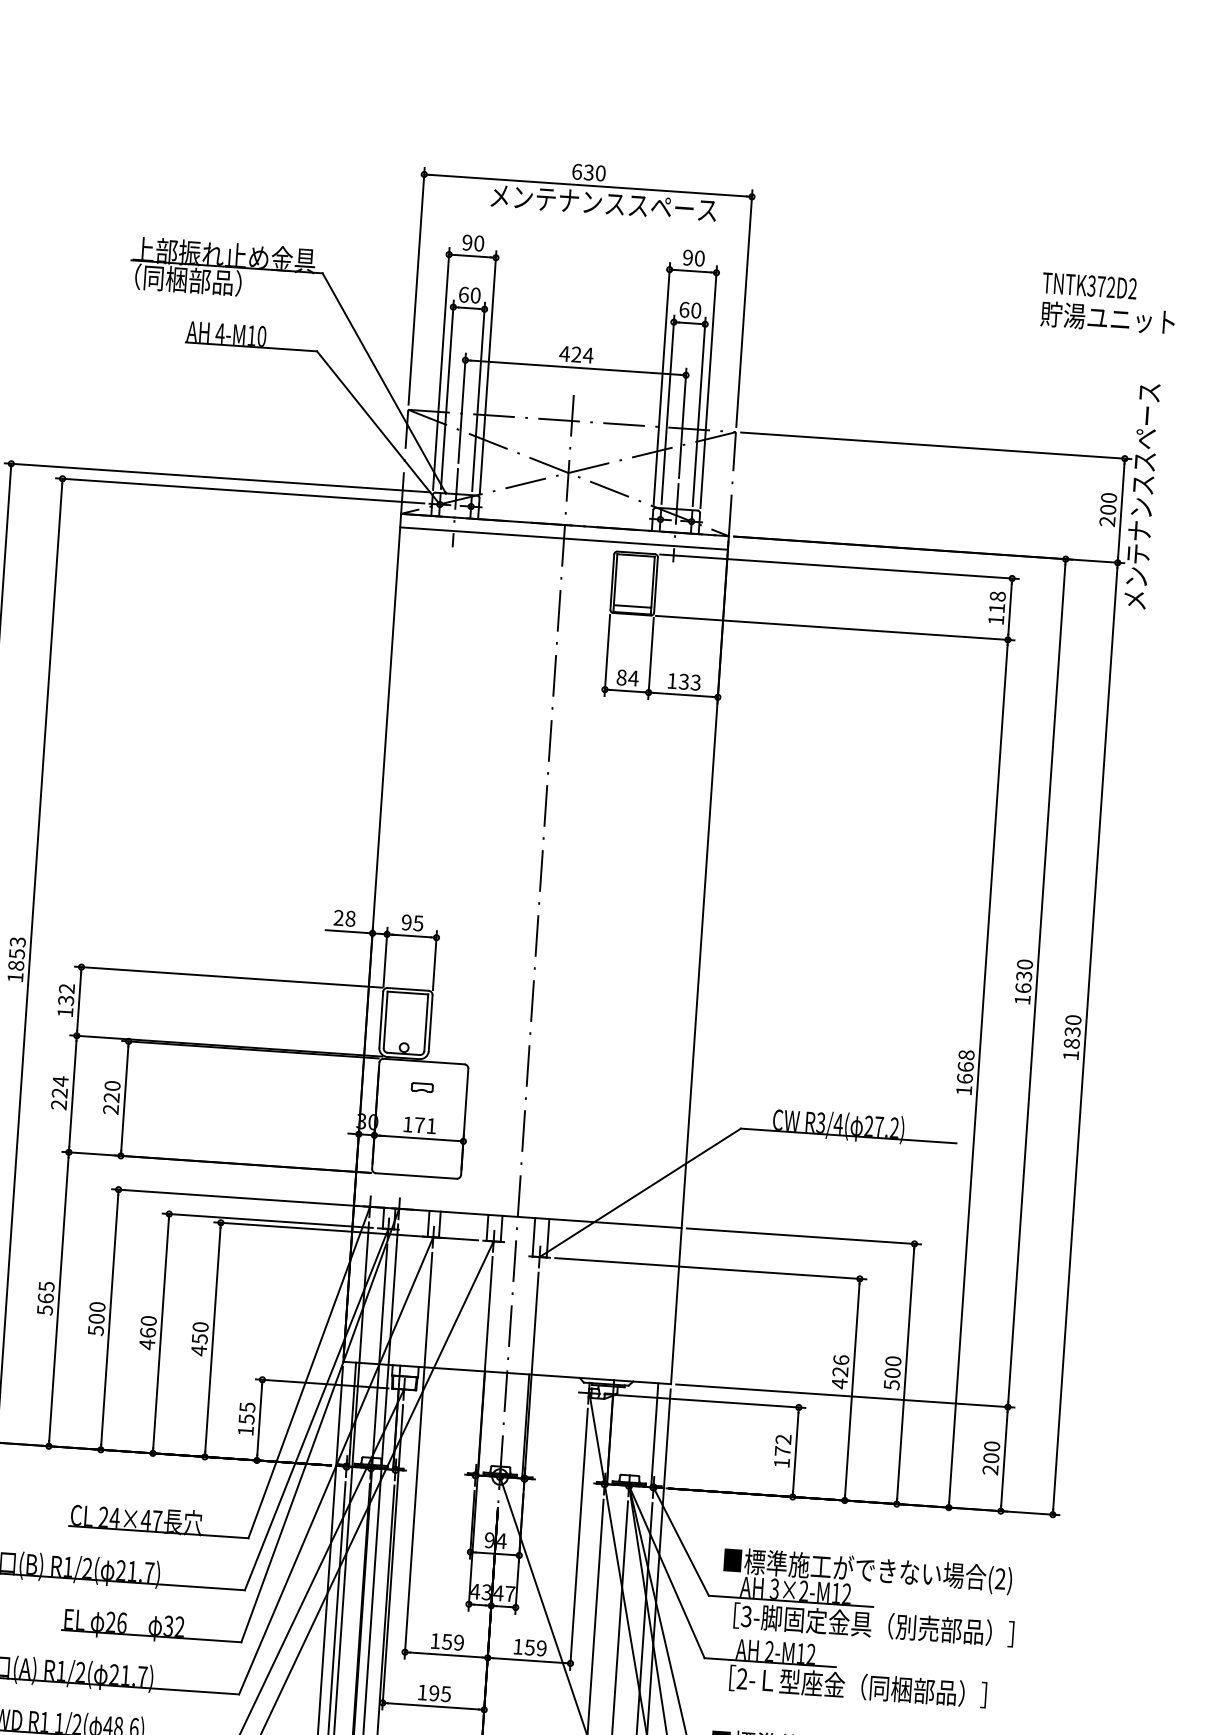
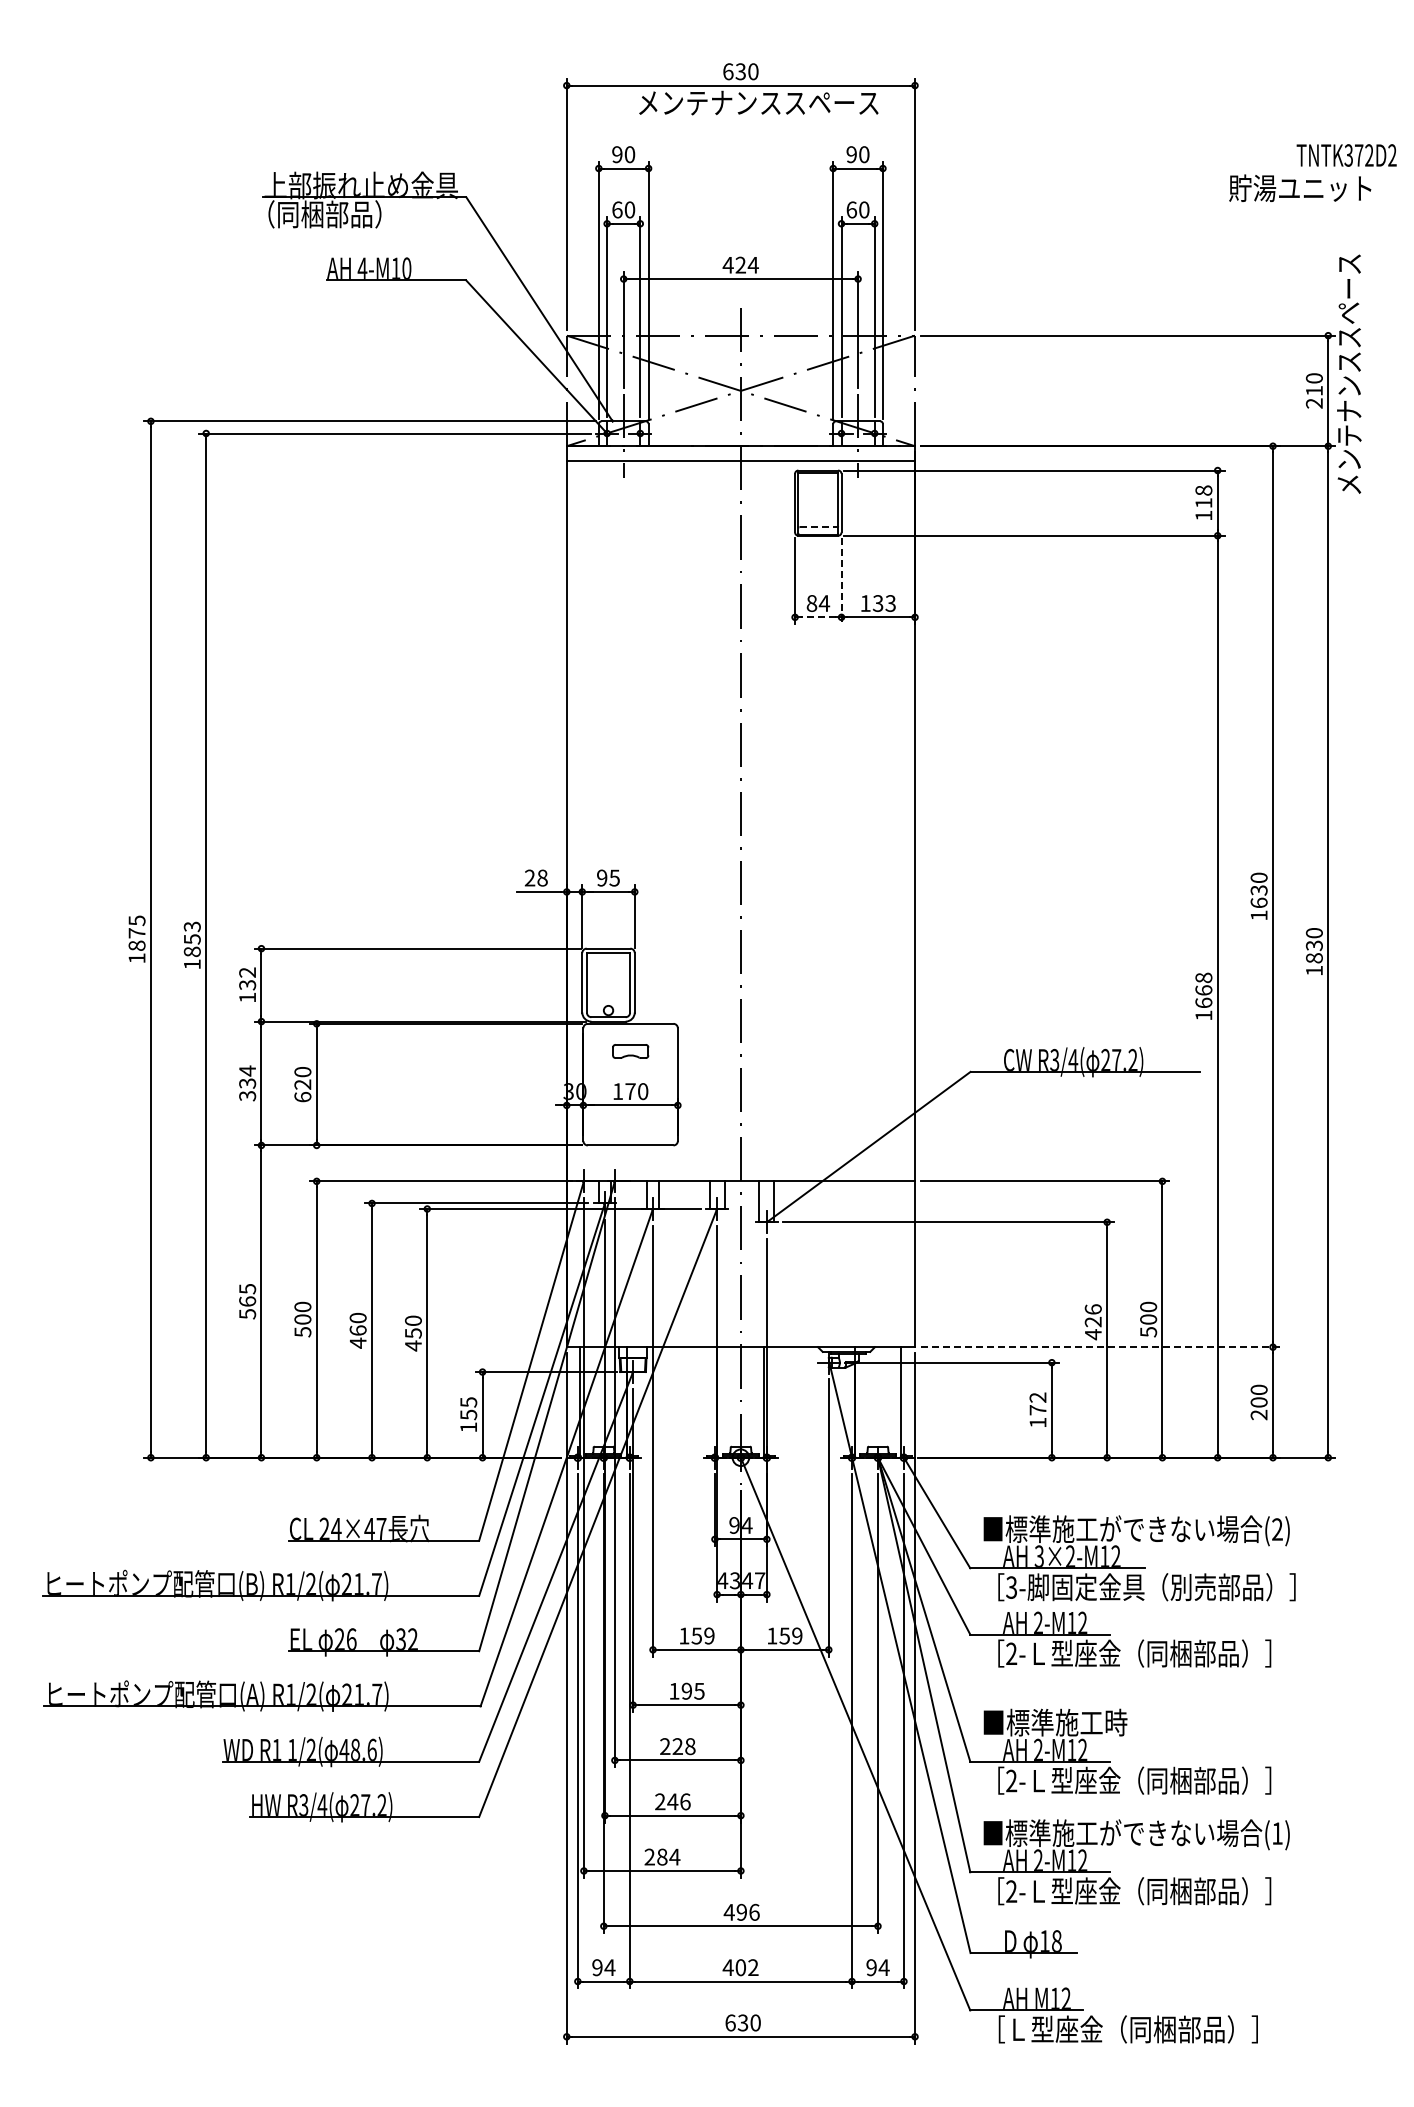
text: (1089, 285) -> (1346, 155), moved
text: (1107, 509) -> (1313, 390), 200 -> 210
line: (632, 606) -> (818, 527), solid -> dashed
line: (650, 658) -> (841, 581), solid -> dashed
line: (627, 691) -> (818, 617), solid -> dashed
part: (422, 1087) -> (630, 1051), size x1.6
text: (59, 1098) -> (247, 1089), 224 -> 334
text: (110, 1109) -> (302, 1097), 220 -> 620
text: (431, 1126) -> (643, 1091), 171 -> 170
line: (845, 1396) -> (1100, 1347), solid -> dashed

